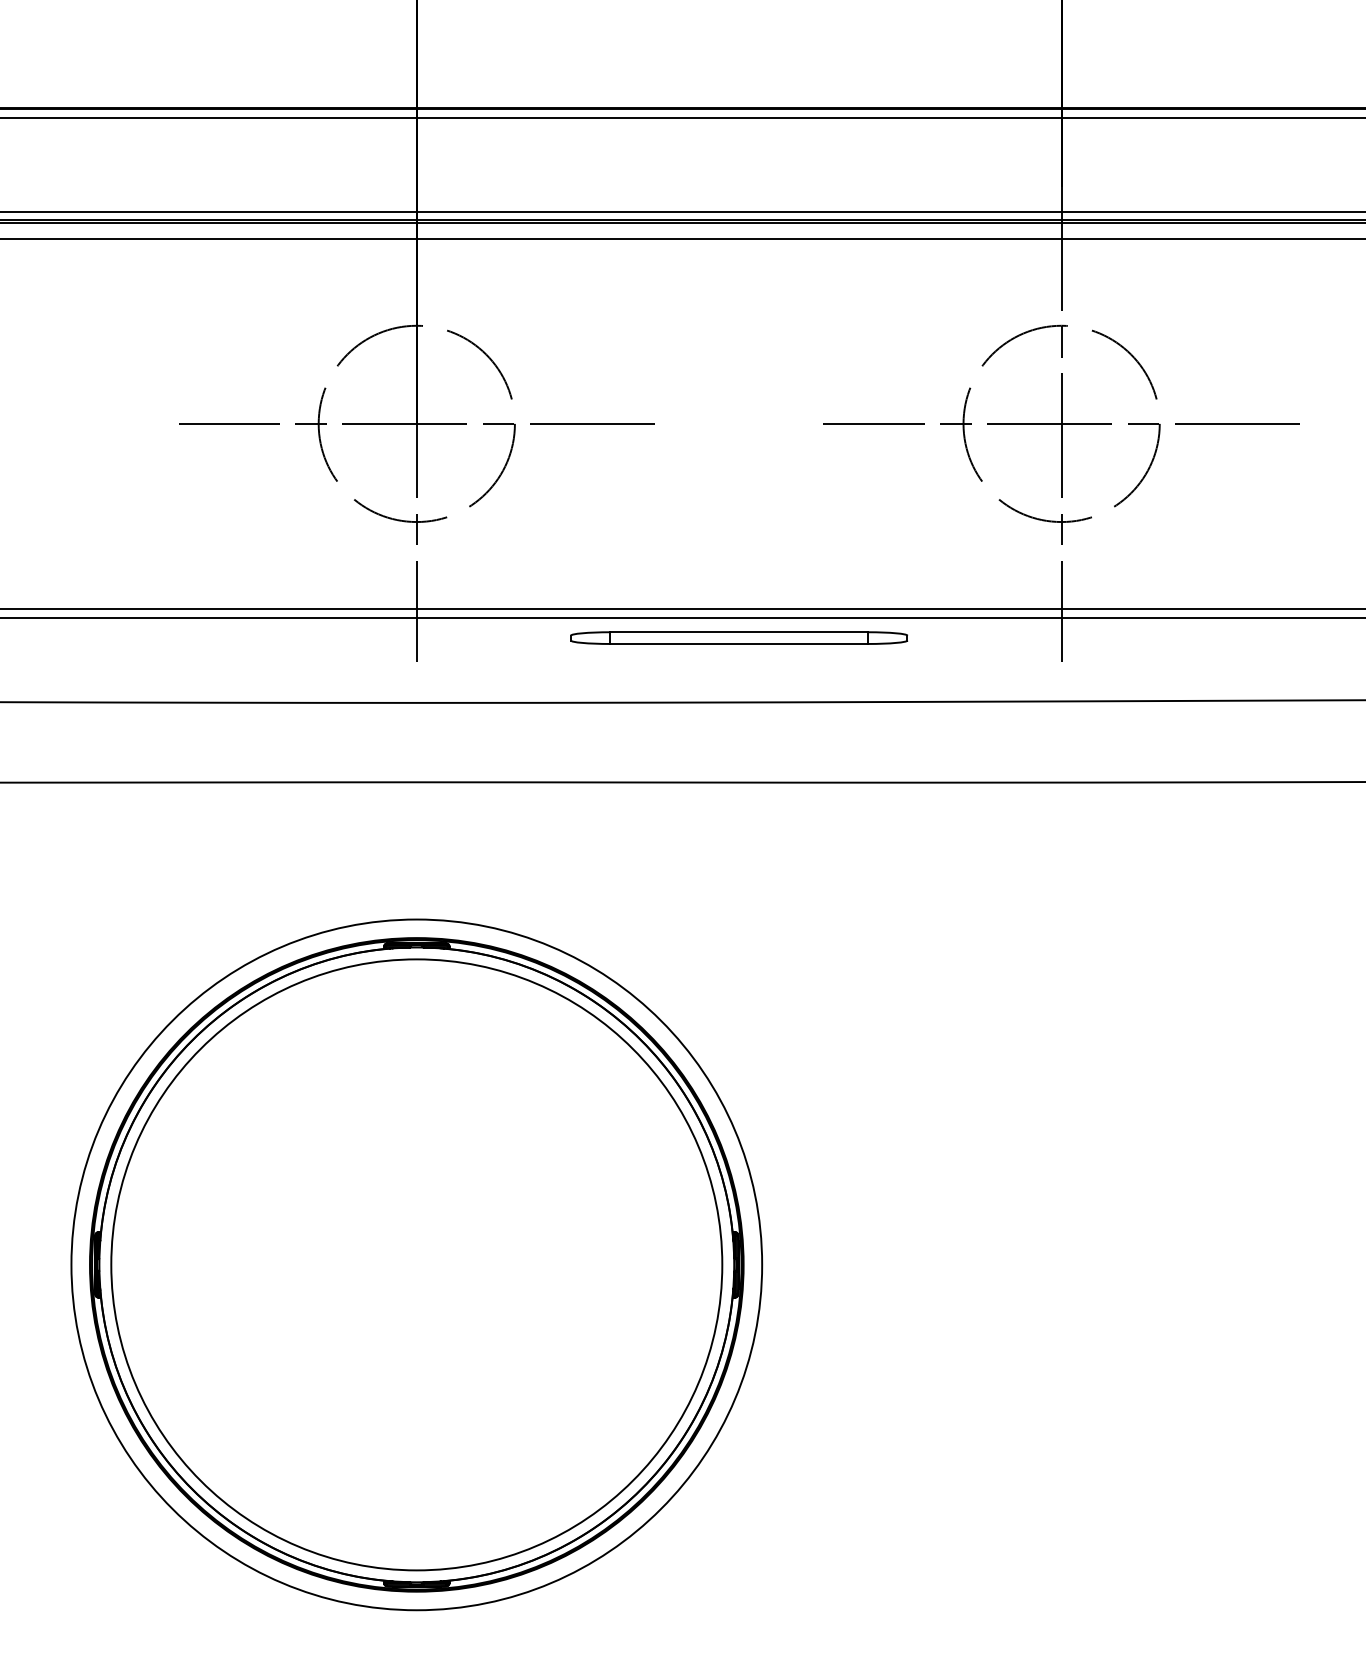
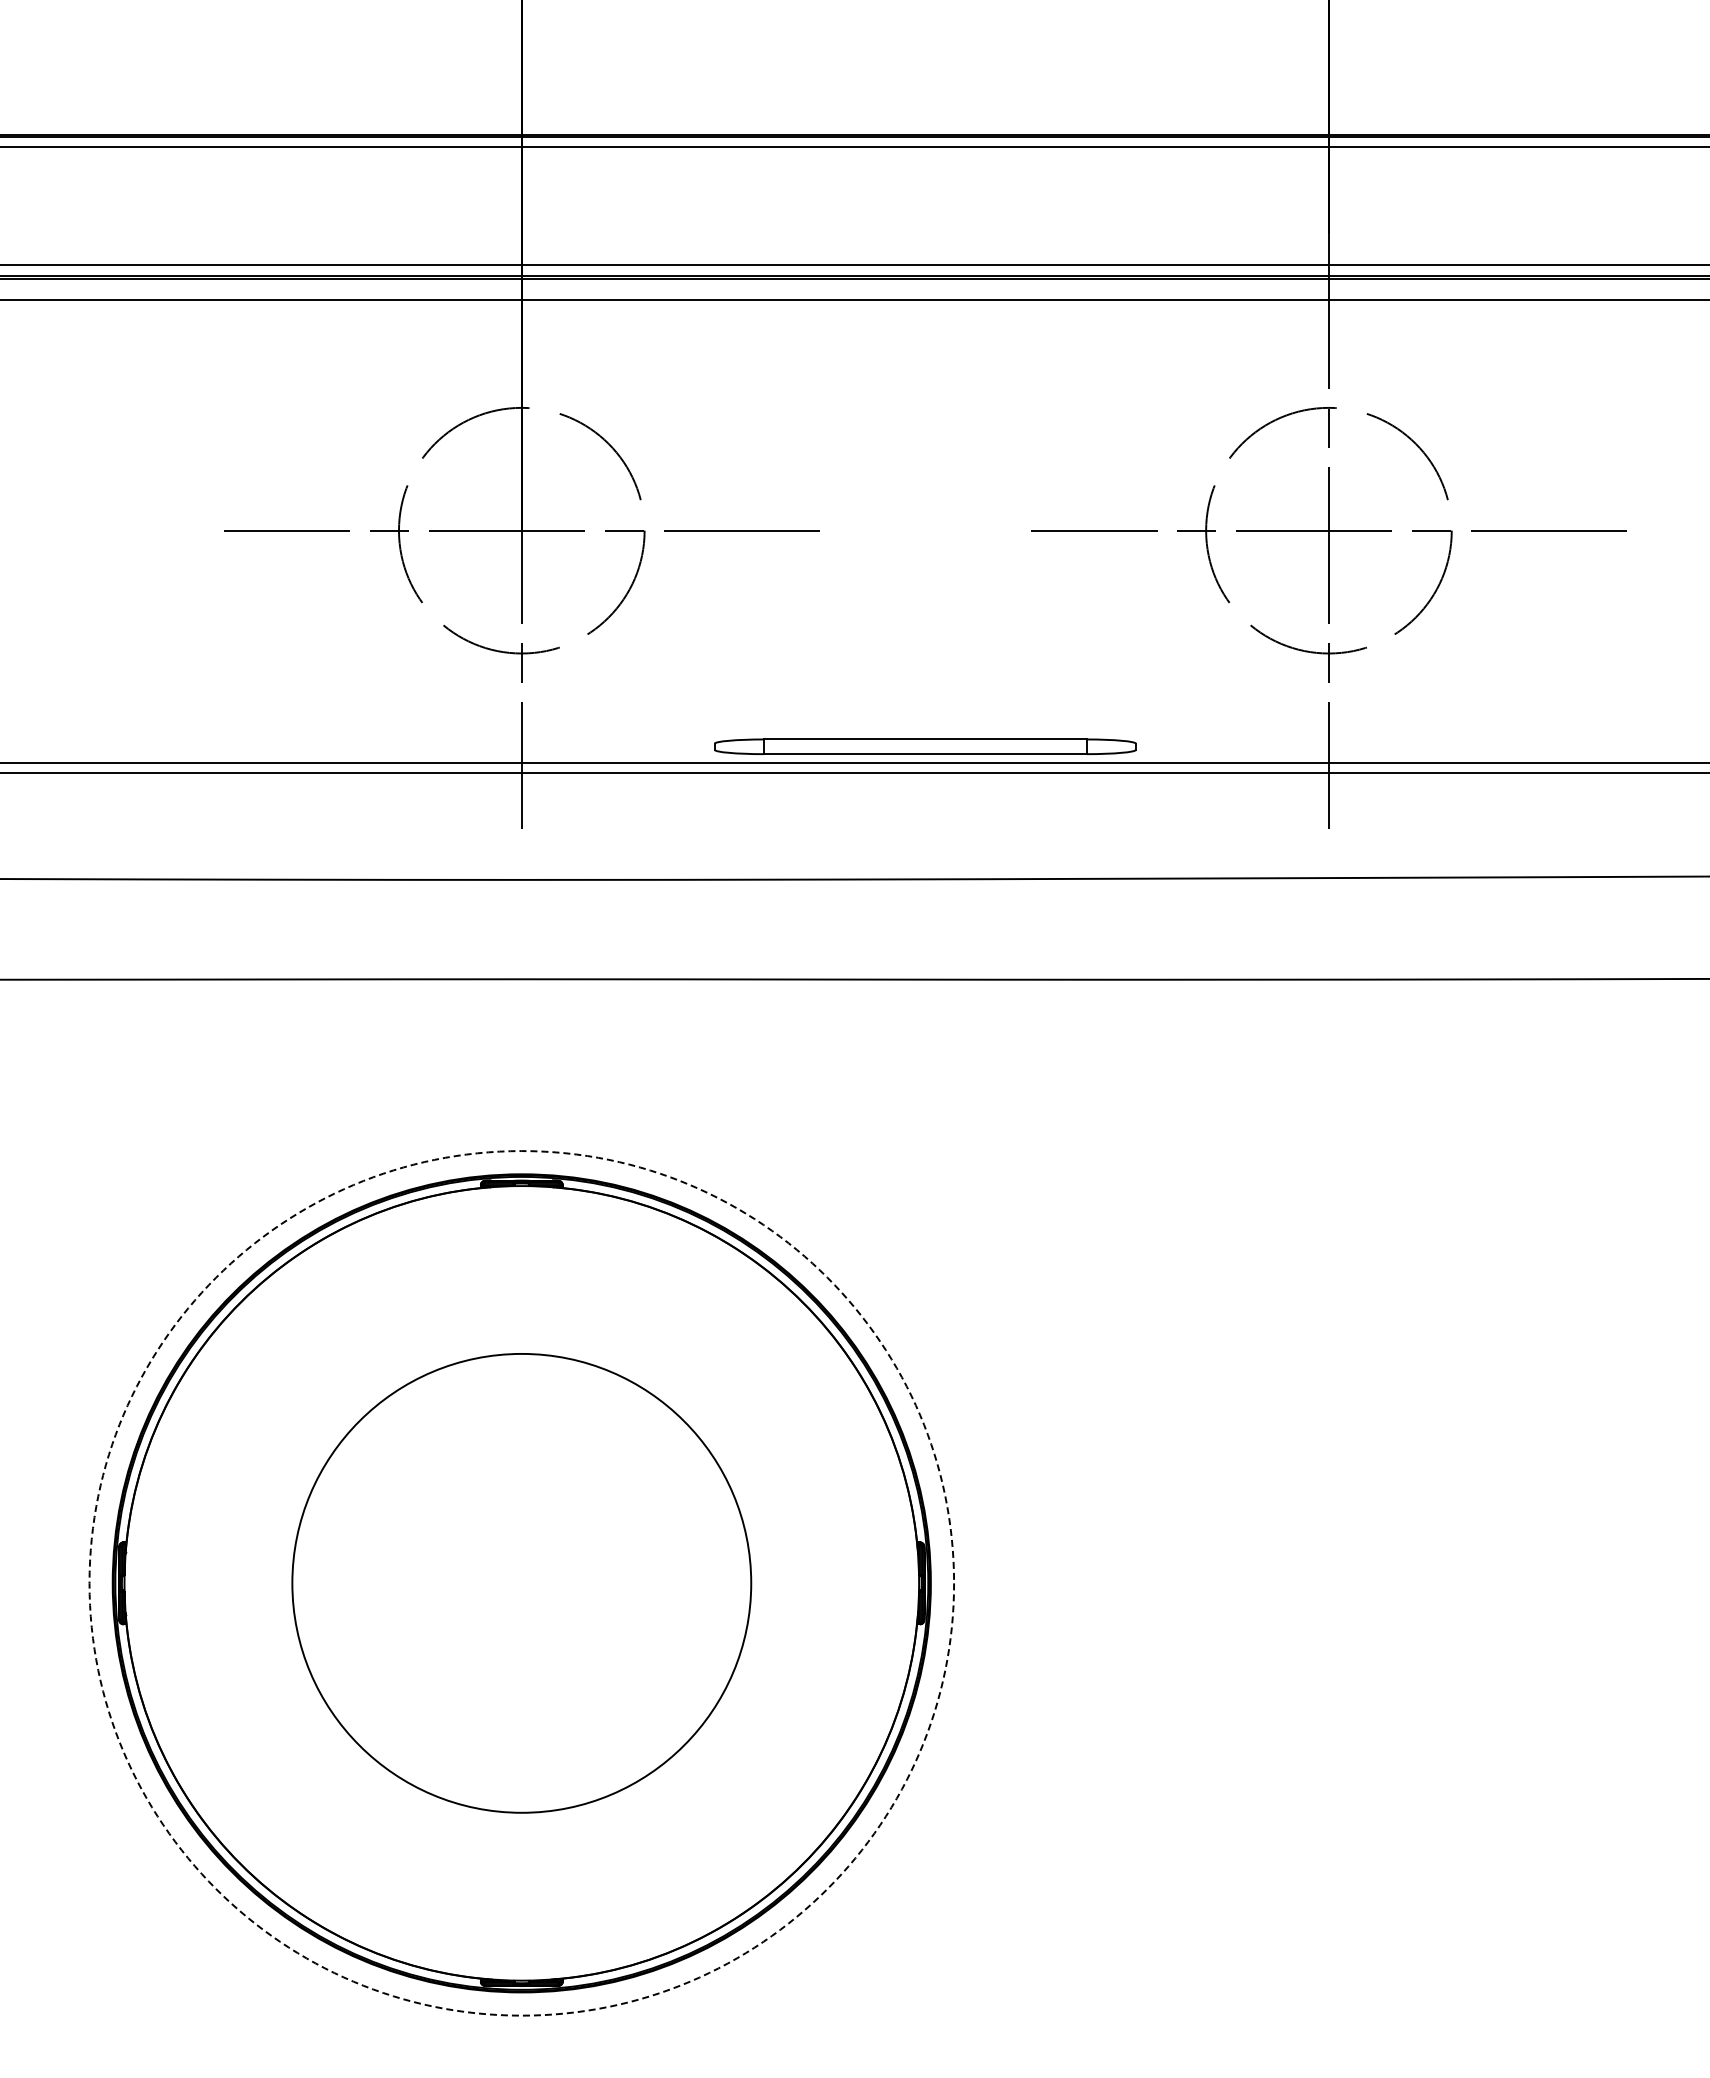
part: (739, 637) -> (925, 746), moved
circle: (416, 1264) -> (521, 1582), size x0.6
circle: (416, 1265) -> (521, 1583), solid -> dashed

